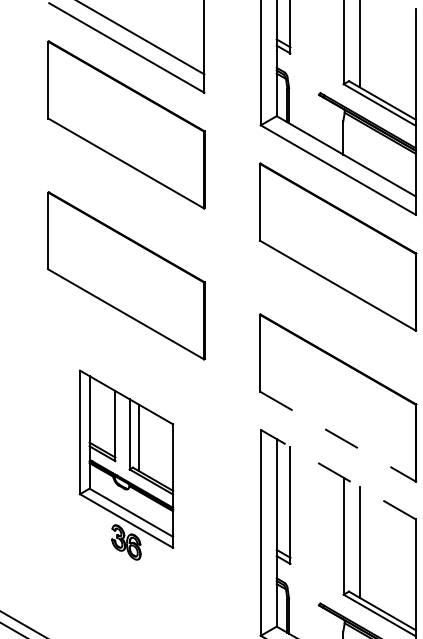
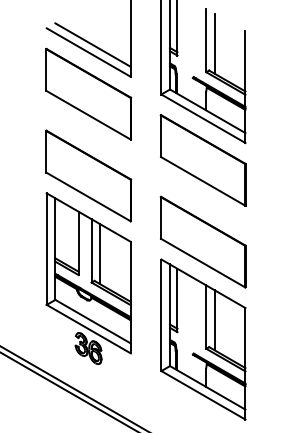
line: (338, 437) -> (203, 263), dashed -> solid
part: (126, 464) -> (88, 278), size x1.67
line: (338, 474) -> (203, 283), dashed -> solid

